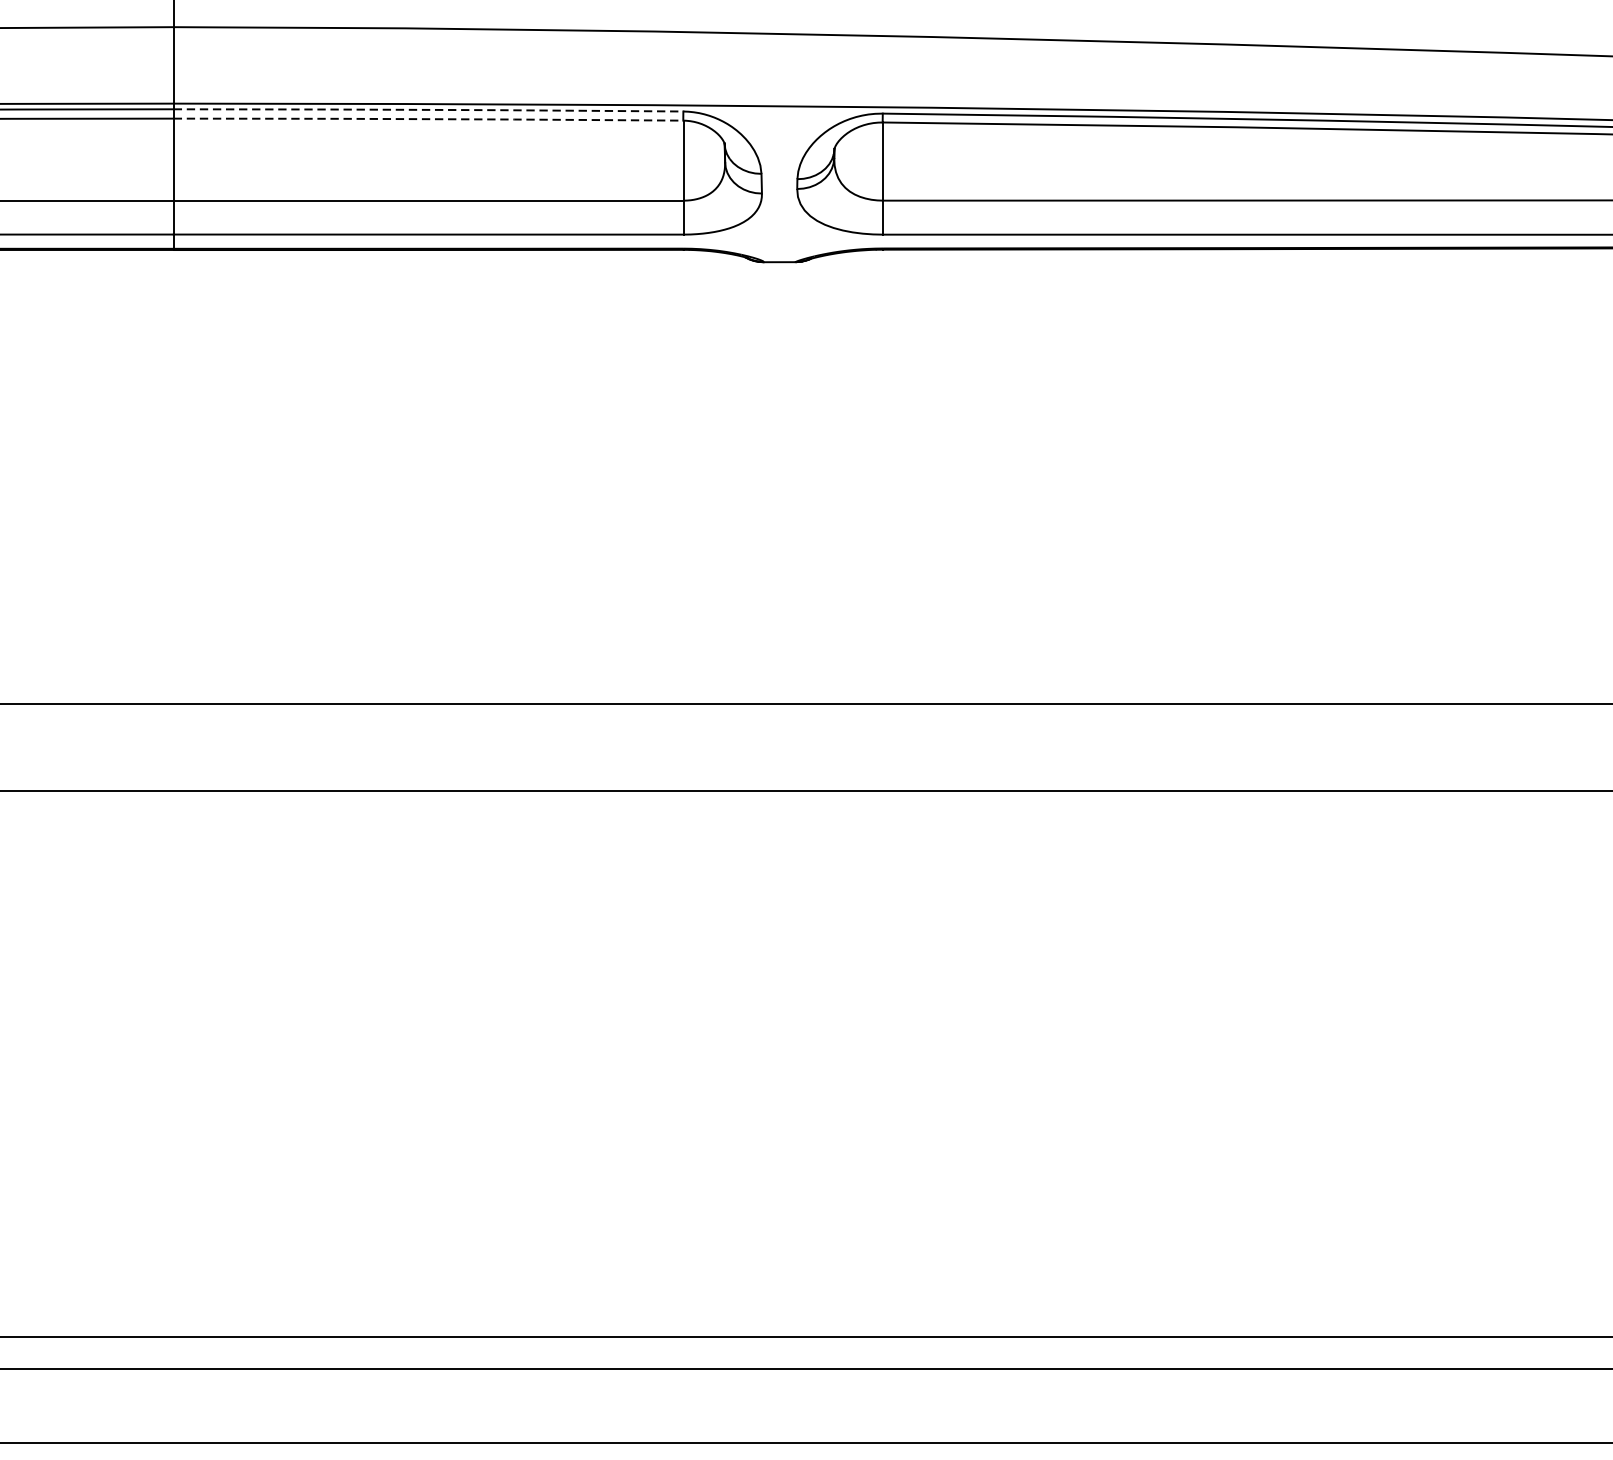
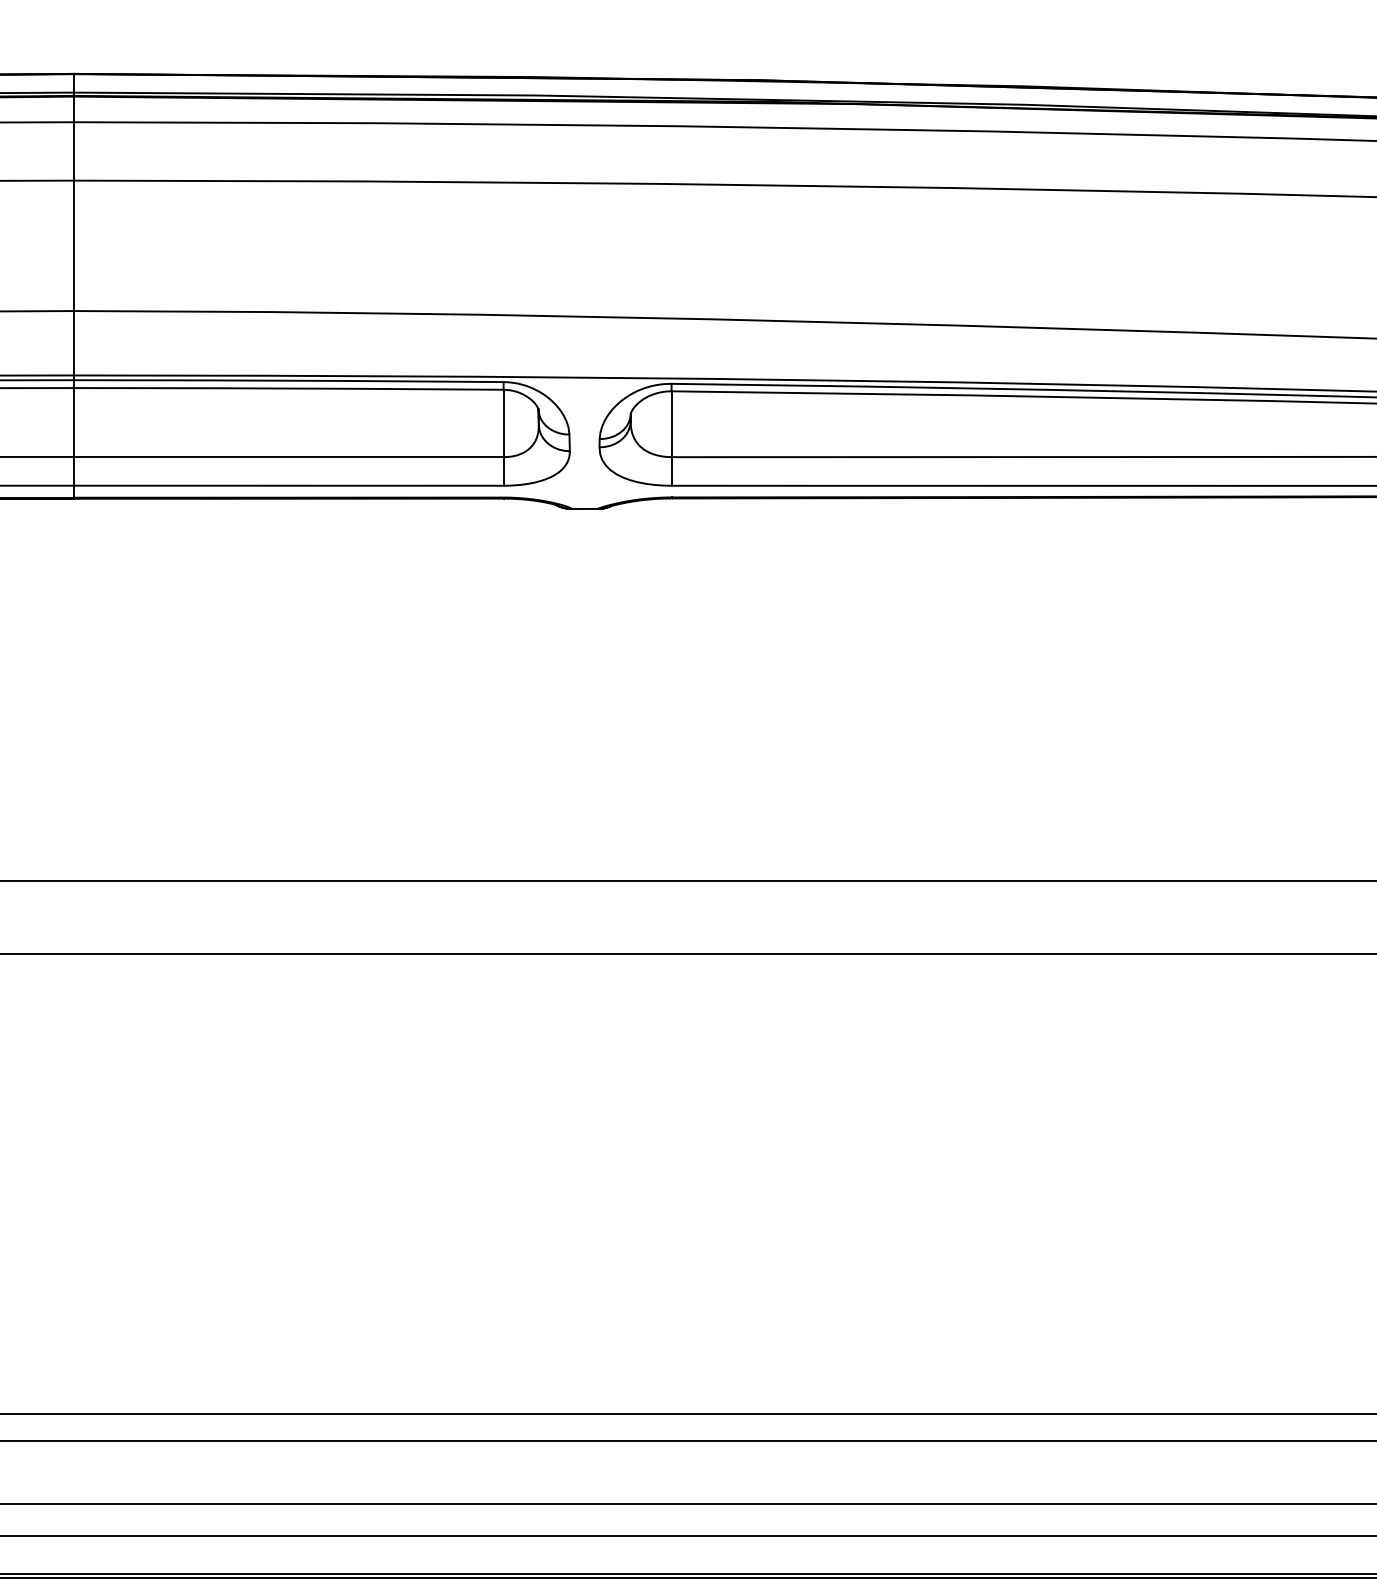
line: (429, 109) -> (289, 380), dashed -> solid
line: (429, 119) -> (289, 388), dashed -> solid

